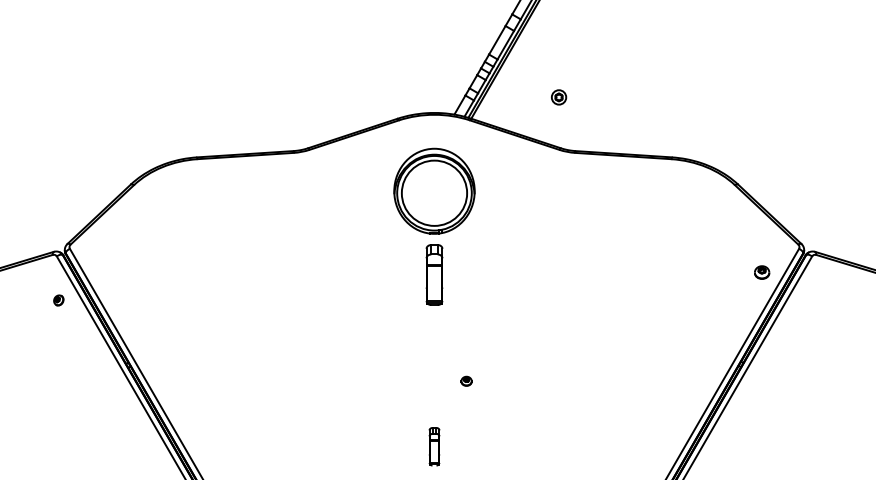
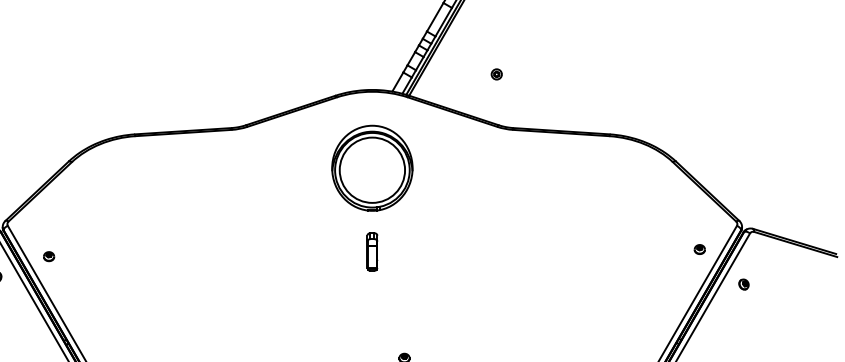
part: (558, 97) -> (496, 74), size x0.71
part: (761, 272) -> (699, 249), size x0.71
part: (434, 274) -> (372, 251), size x0.62
part: (111, 279) -> (49, 256), added
part: (805, 307) -> (743, 284), added

